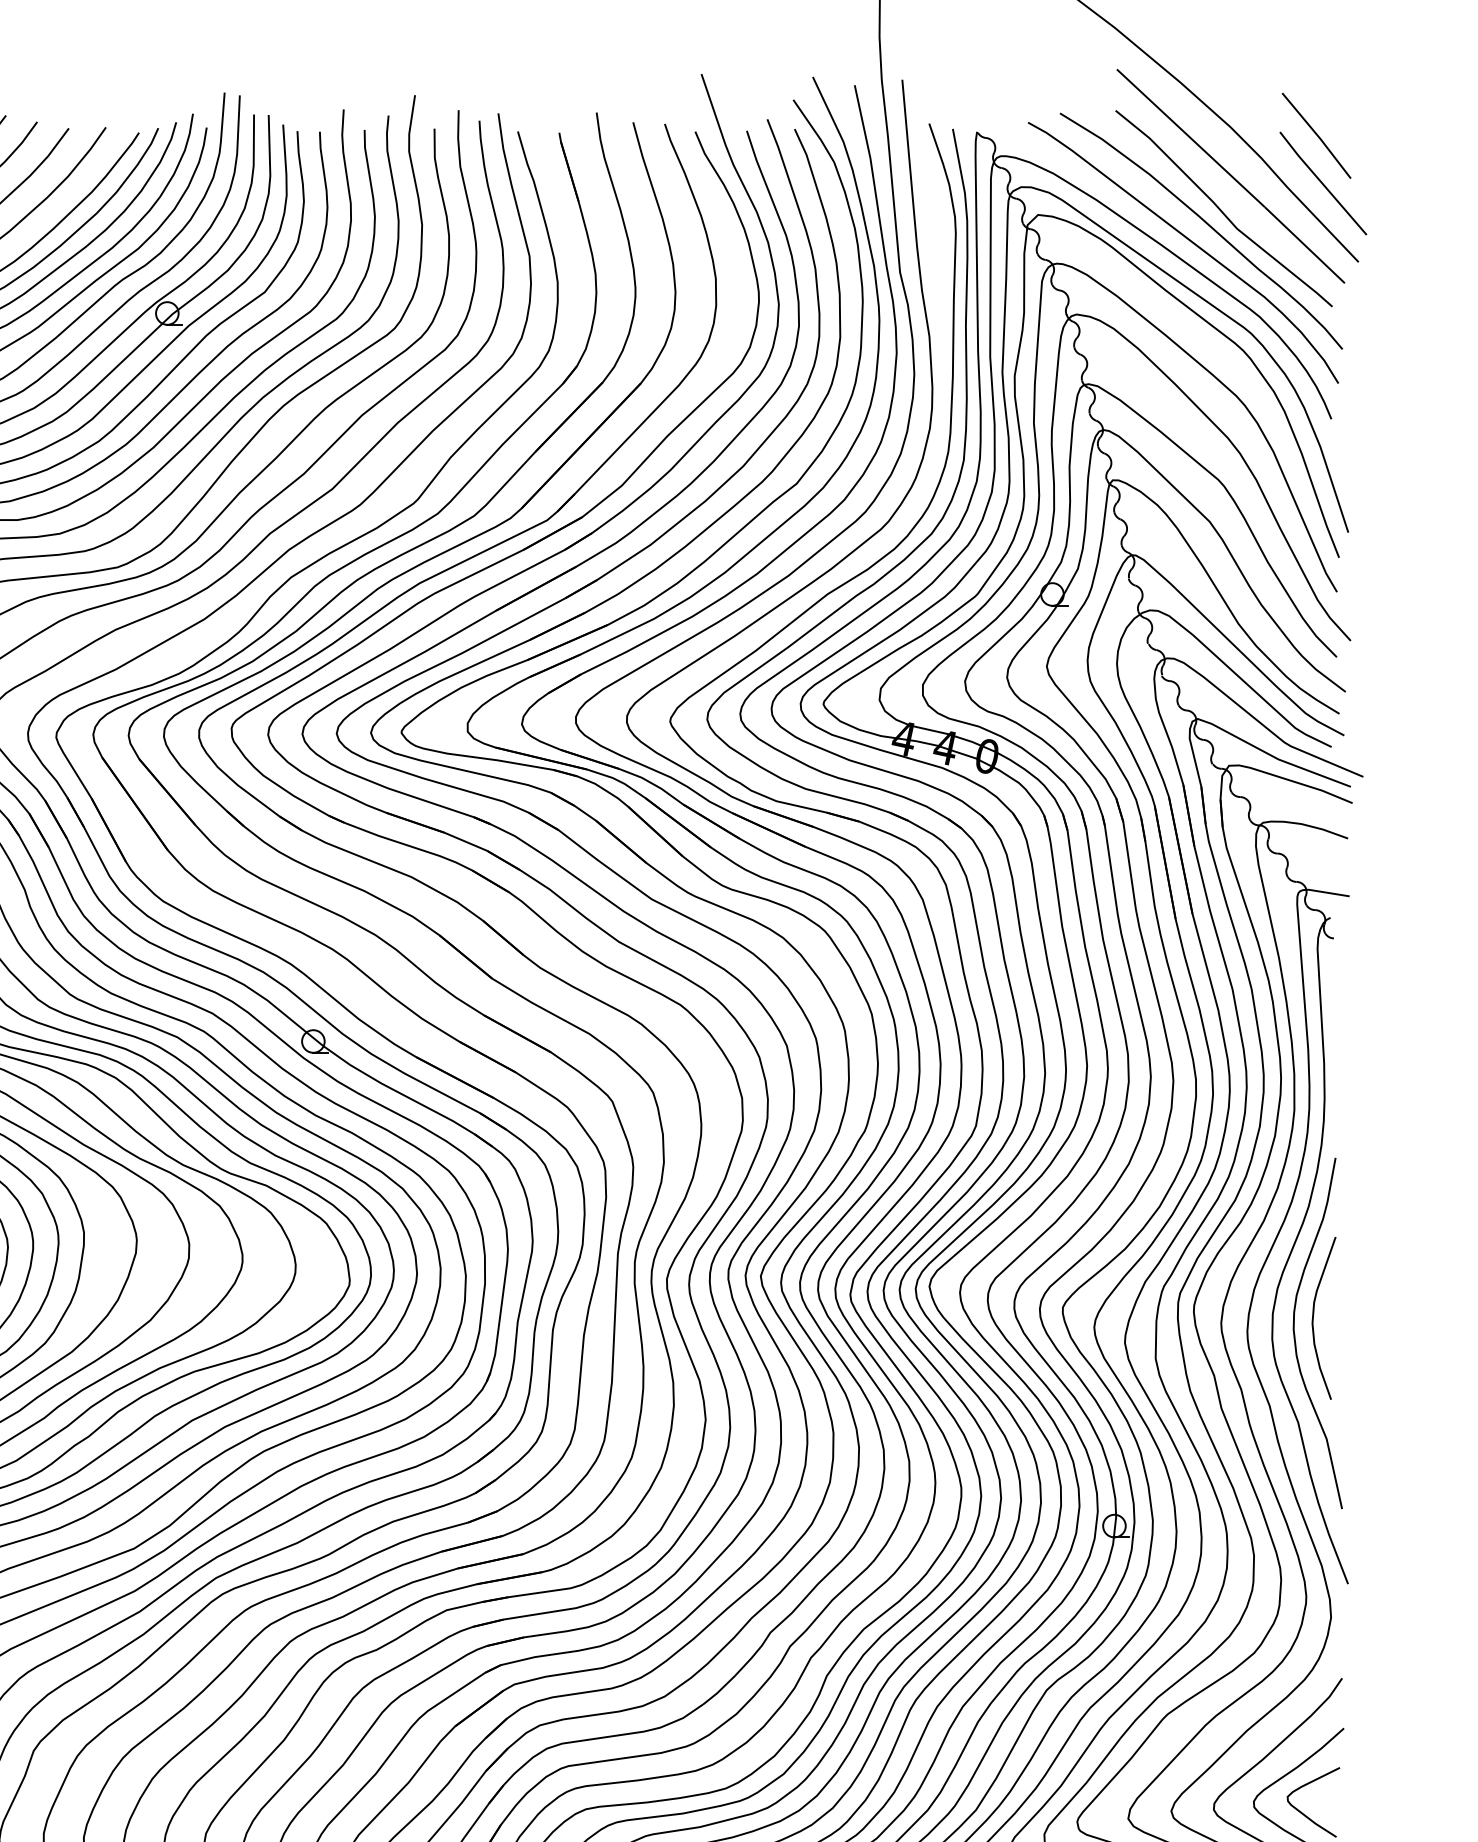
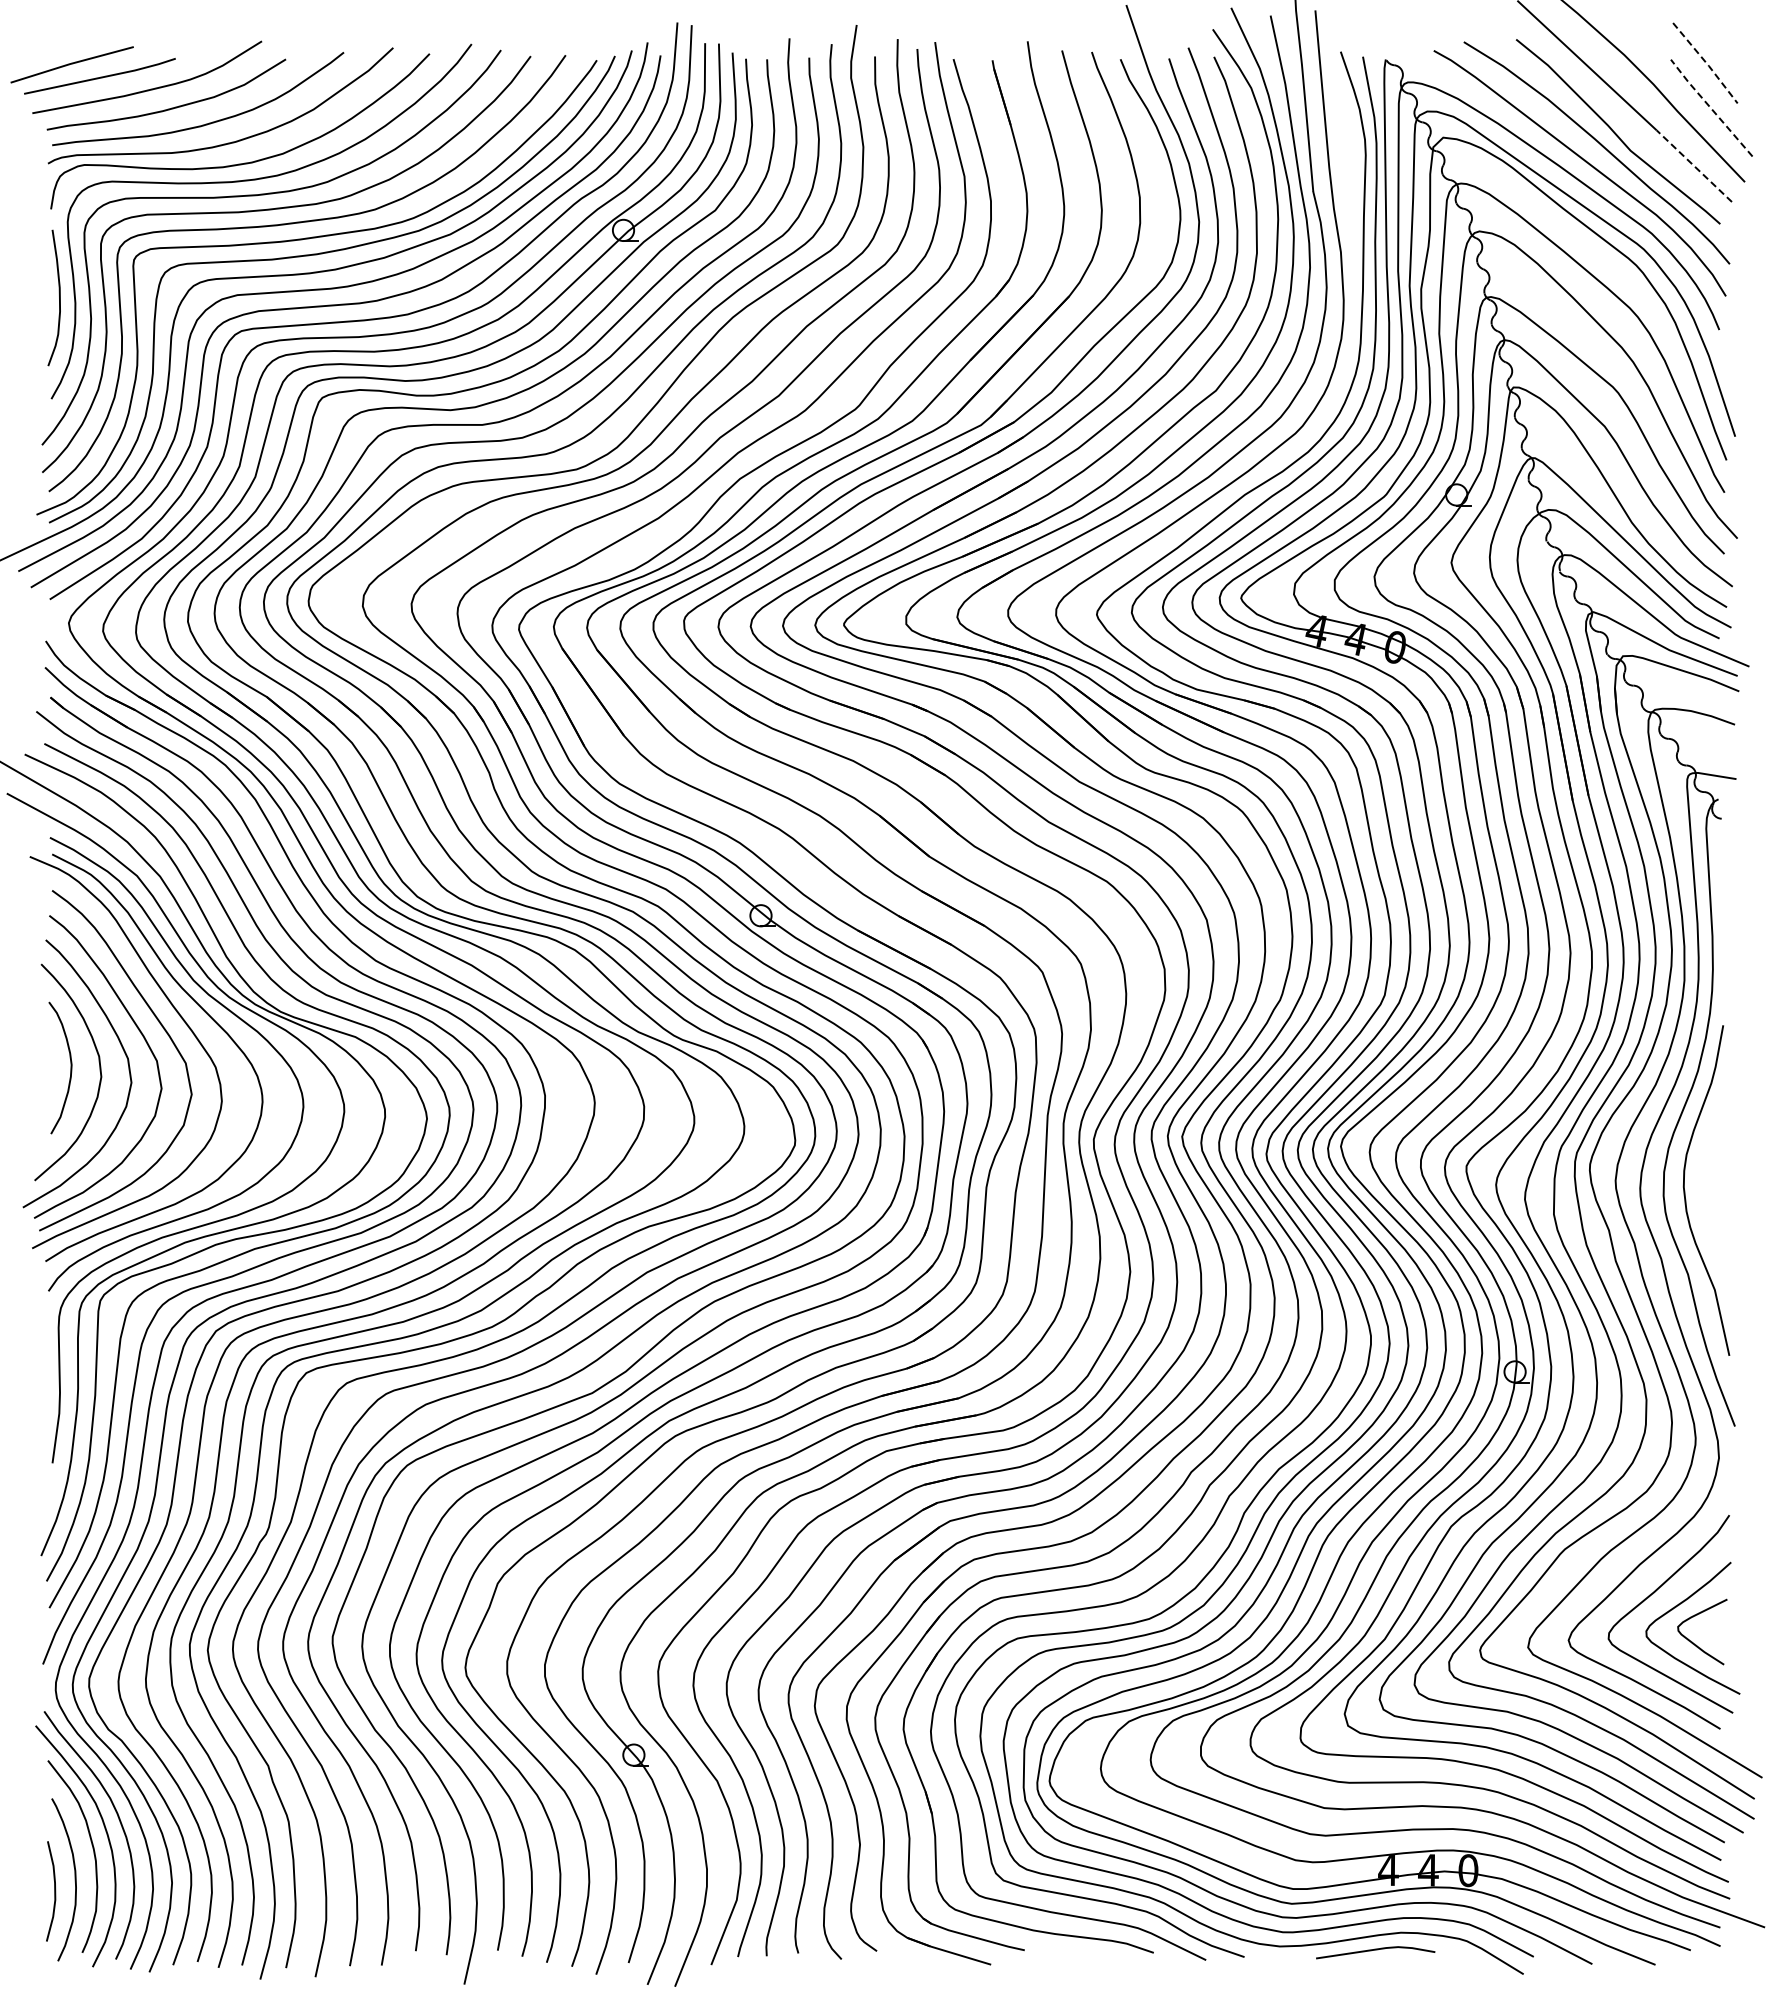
line: (1317, 136) -> (1706, 63), solid -> dashed
line: (1322, 182) -> (1710, 107), solid -> dashed
line: (1305, 245) -> (1694, 166), solid -> dashed
curve: (1314, 1314) -> (1703, 1172), removed

